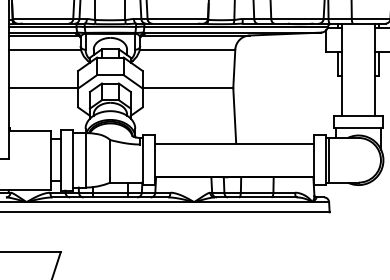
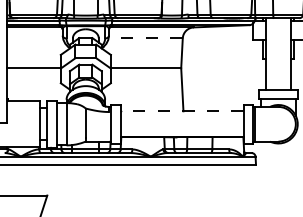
line: (45, 49) -> (35, 38), removed
line: (187, 49) -> (145, 38), solid -> dashed
line: (234, 143) -> (182, 111), solid -> dashed

